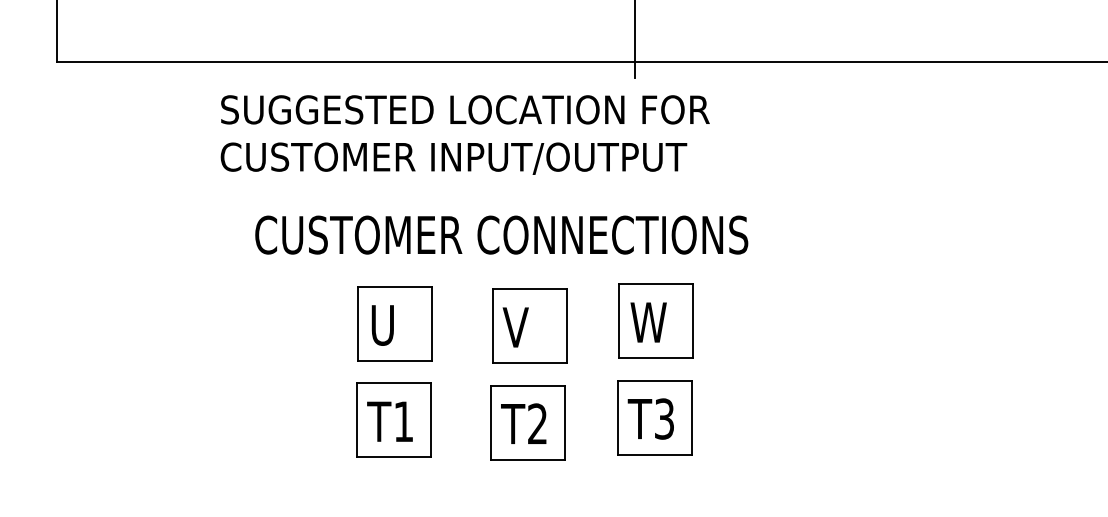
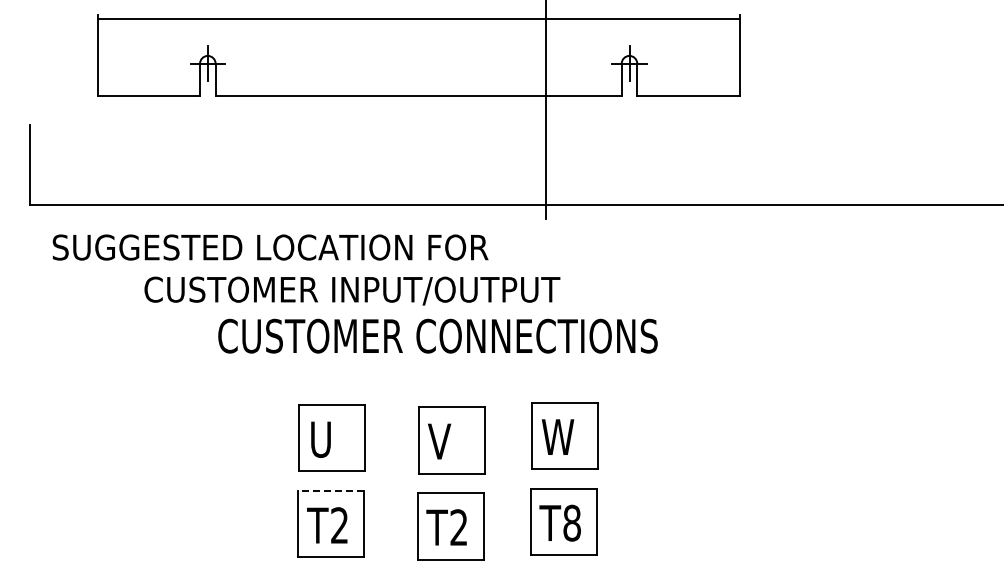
text: (465, 109) -> (270, 247), moved
text: (454, 158) -> (352, 290), moved
text: (501, 234) -> (437, 335), moved
line: (393, 383) -> (330, 491), solid -> dashed
text: (663, 418) -> (571, 522), T3 -> T8
text: (403, 421) -> (339, 525), T1 -> T2

